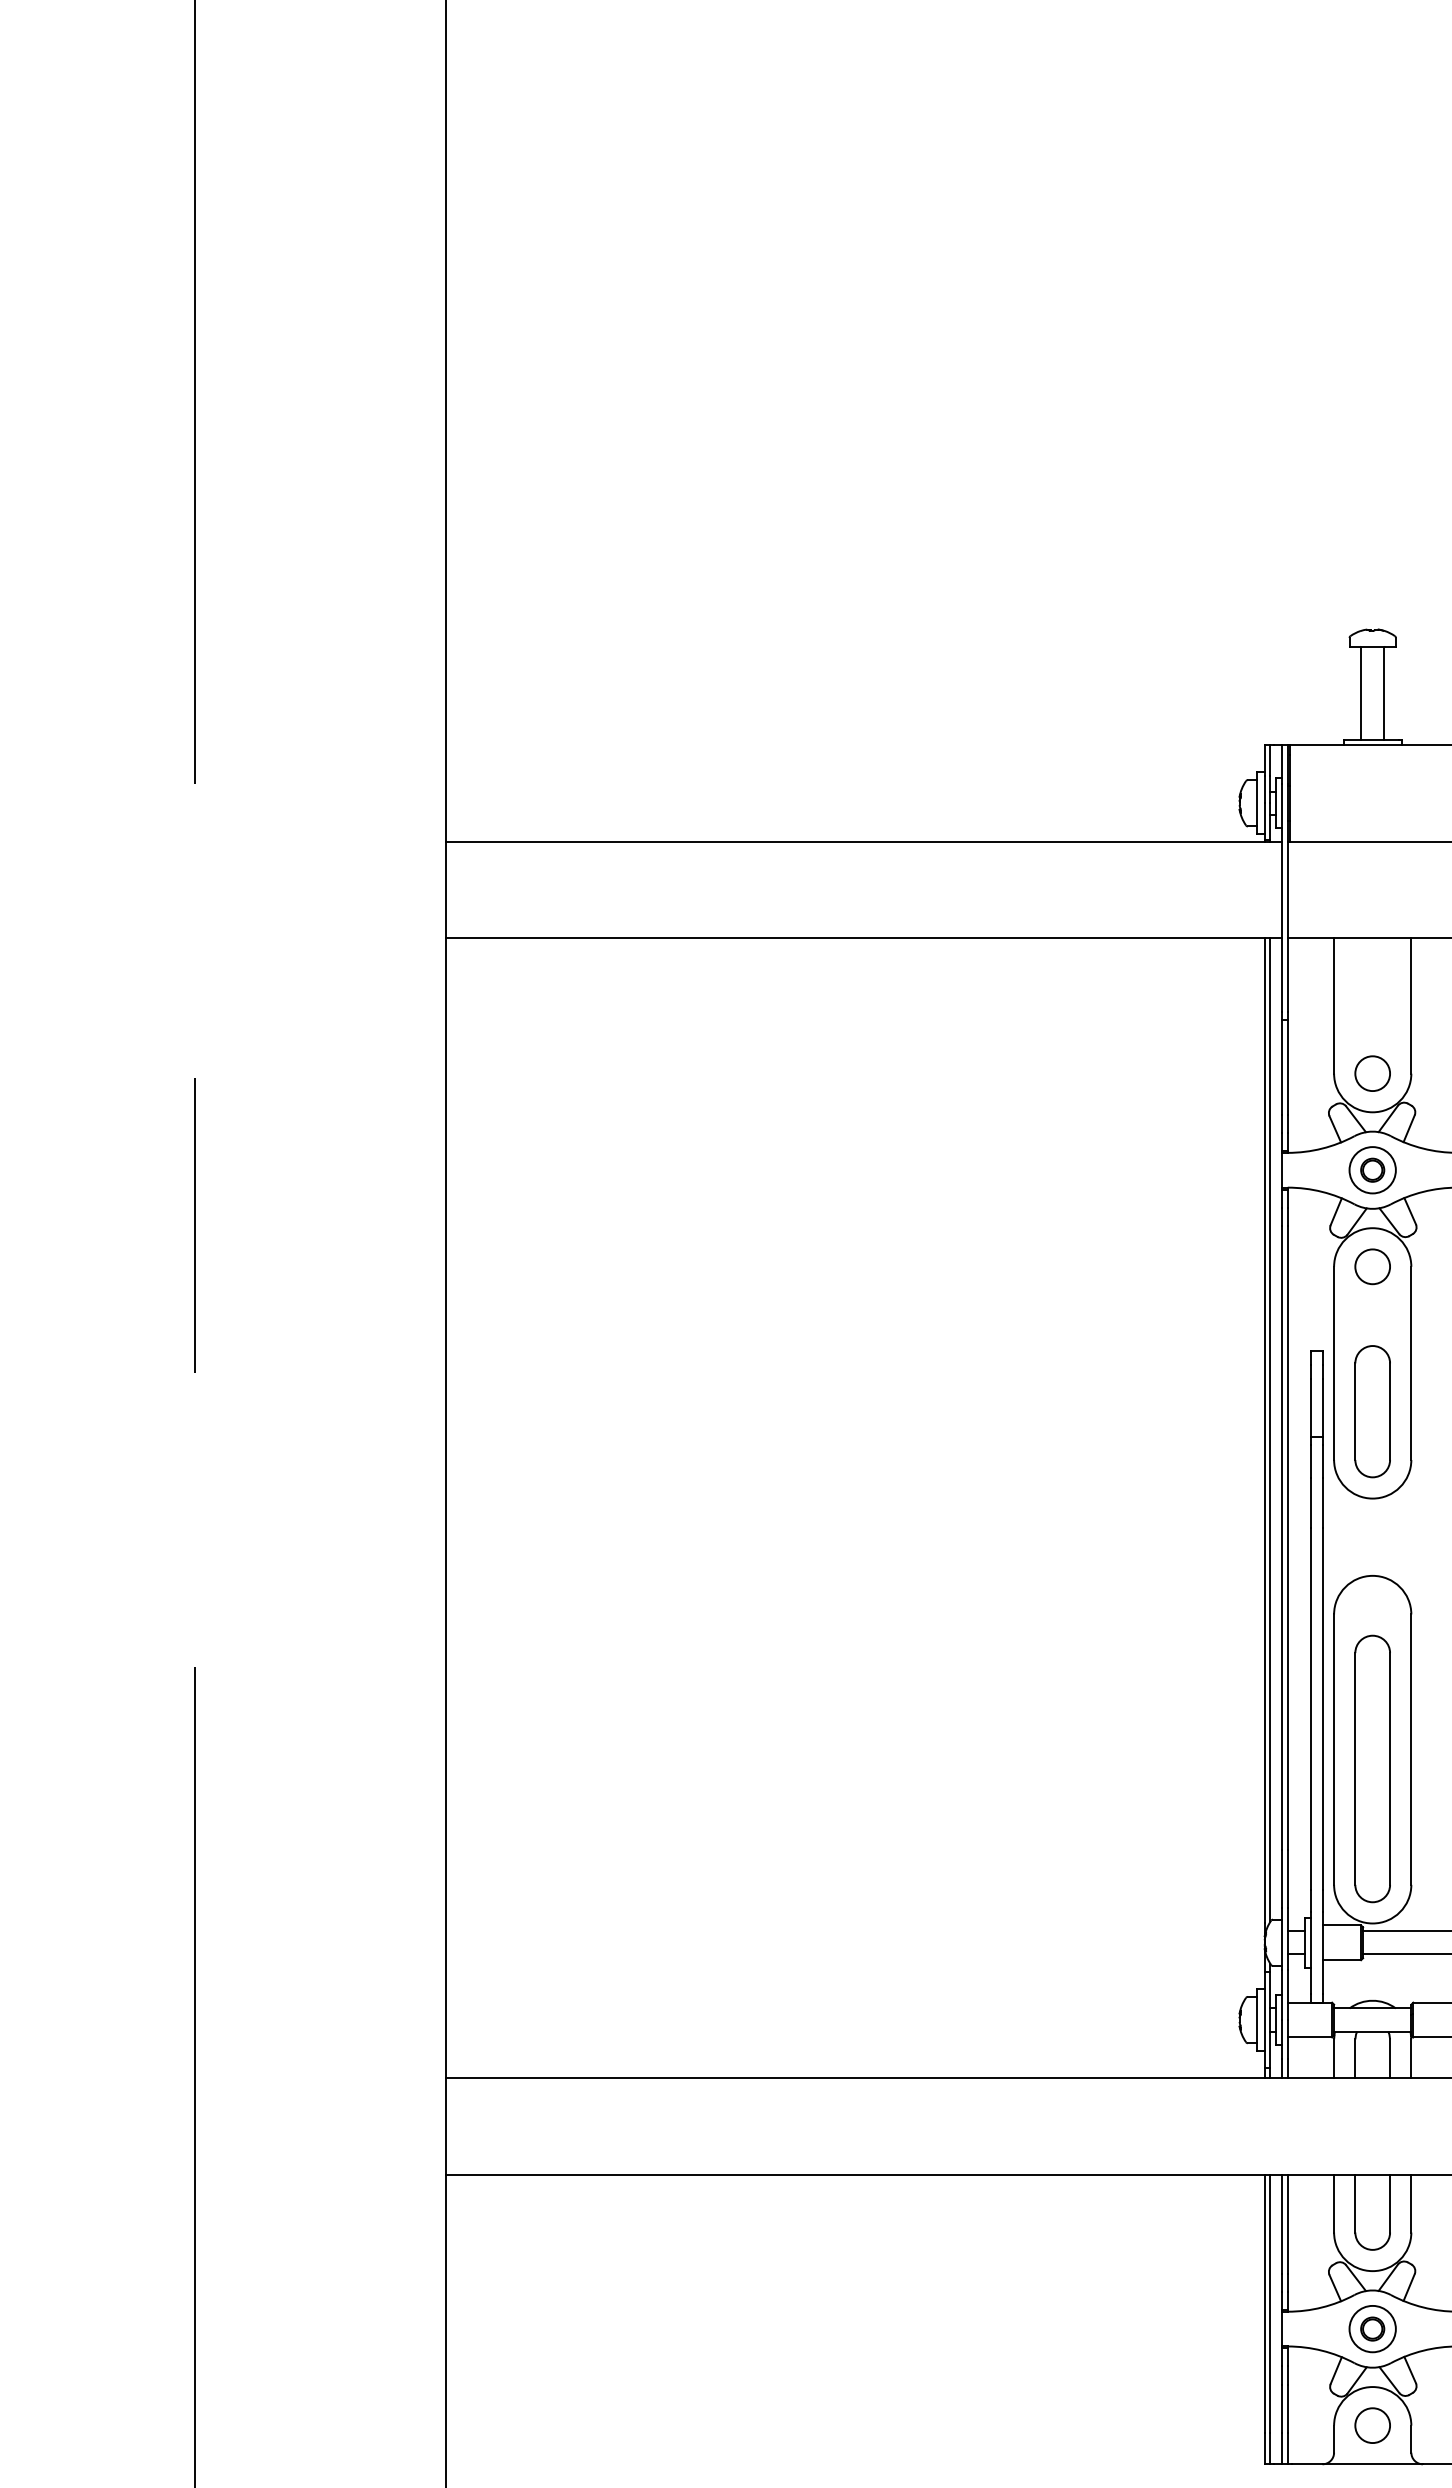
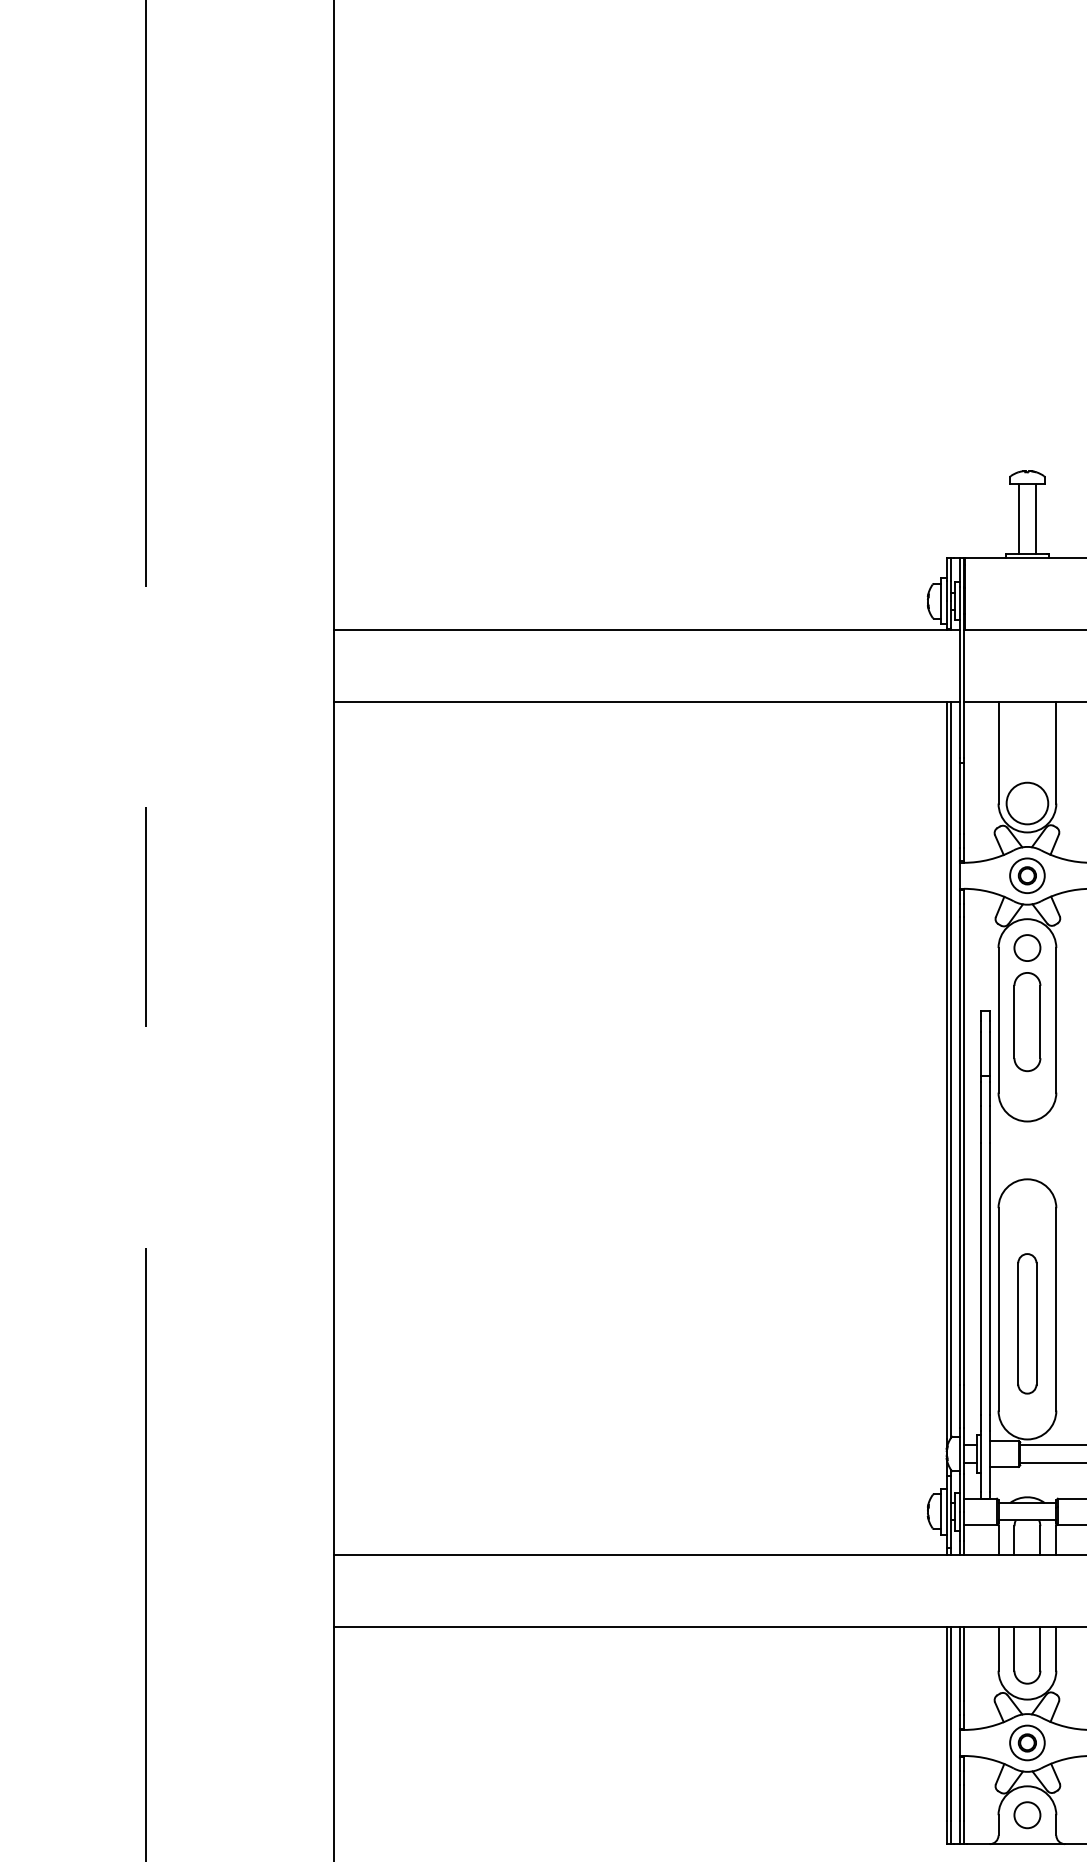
circle: (1372, 1073) -> (1027, 803), size x1.6
part: (1372, 1411) -> (1027, 1021), moved
part: (1372, 1768) -> (1027, 1323), size x0.7

